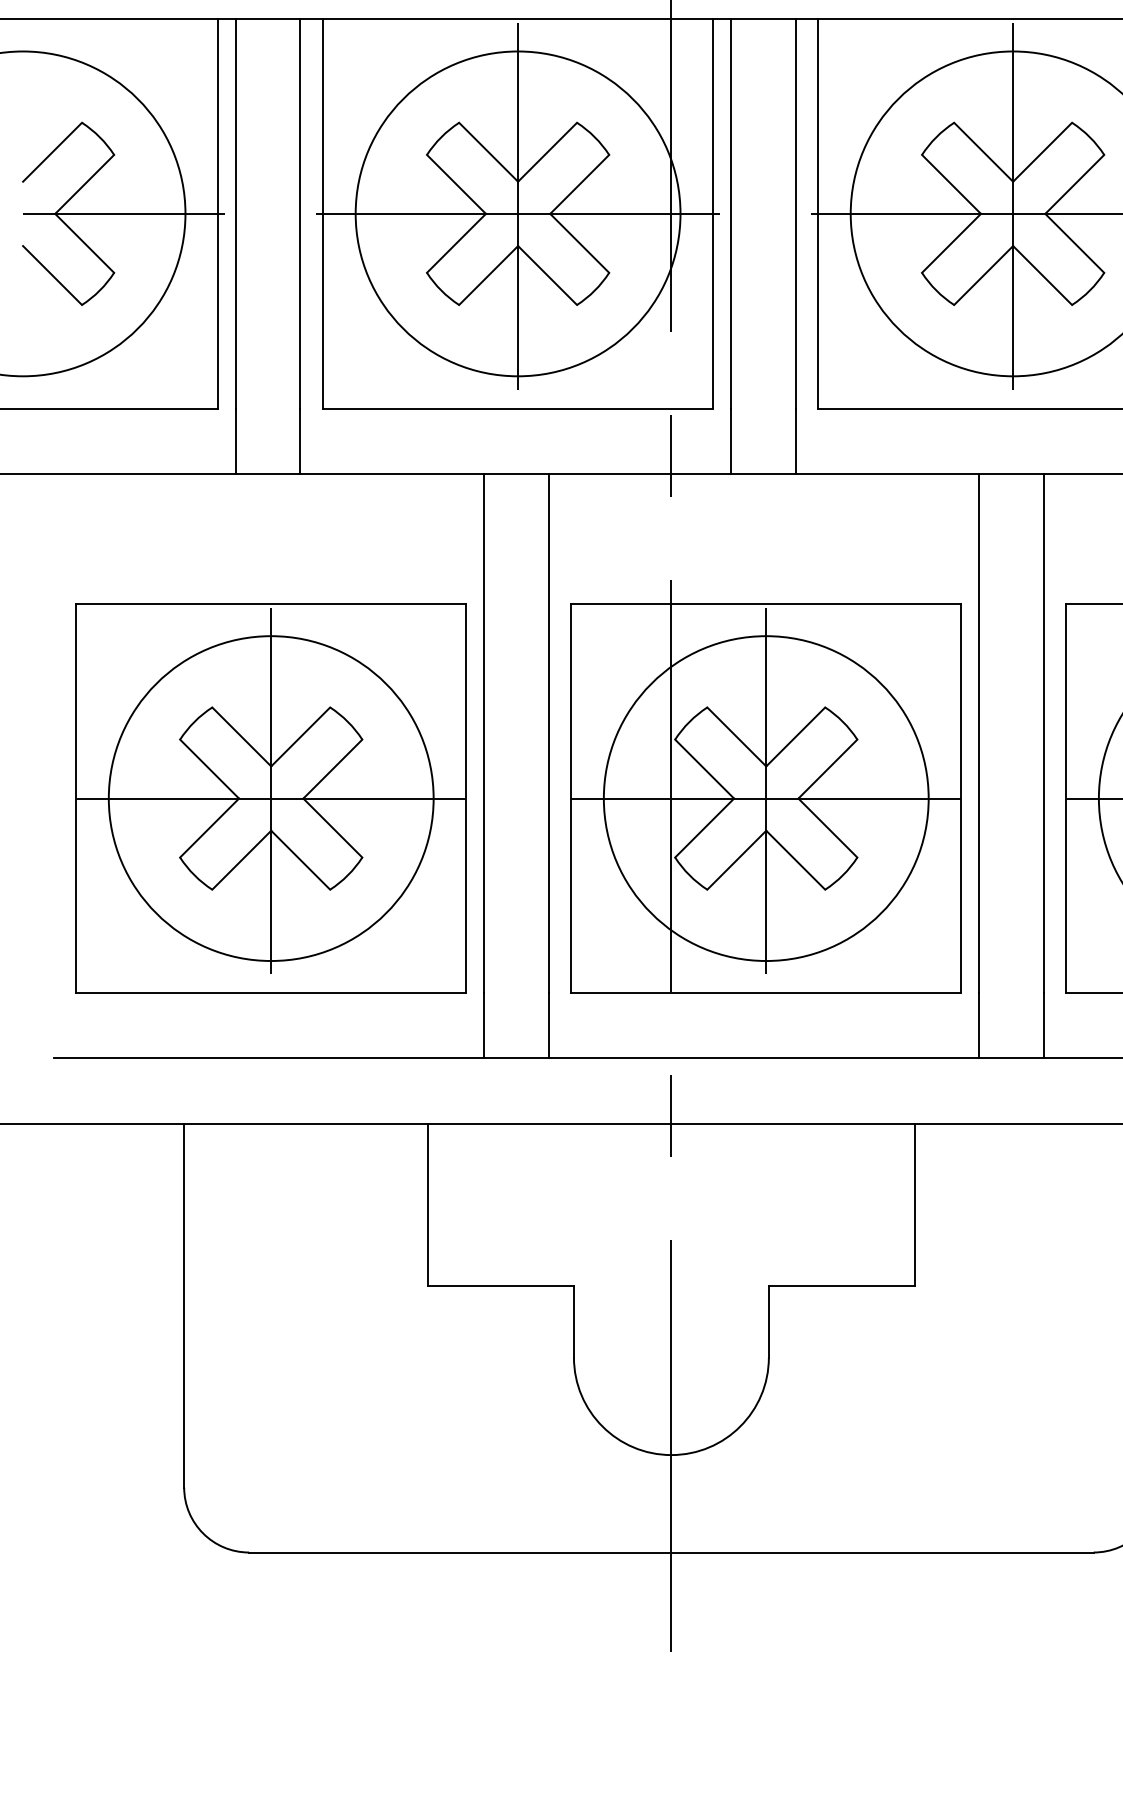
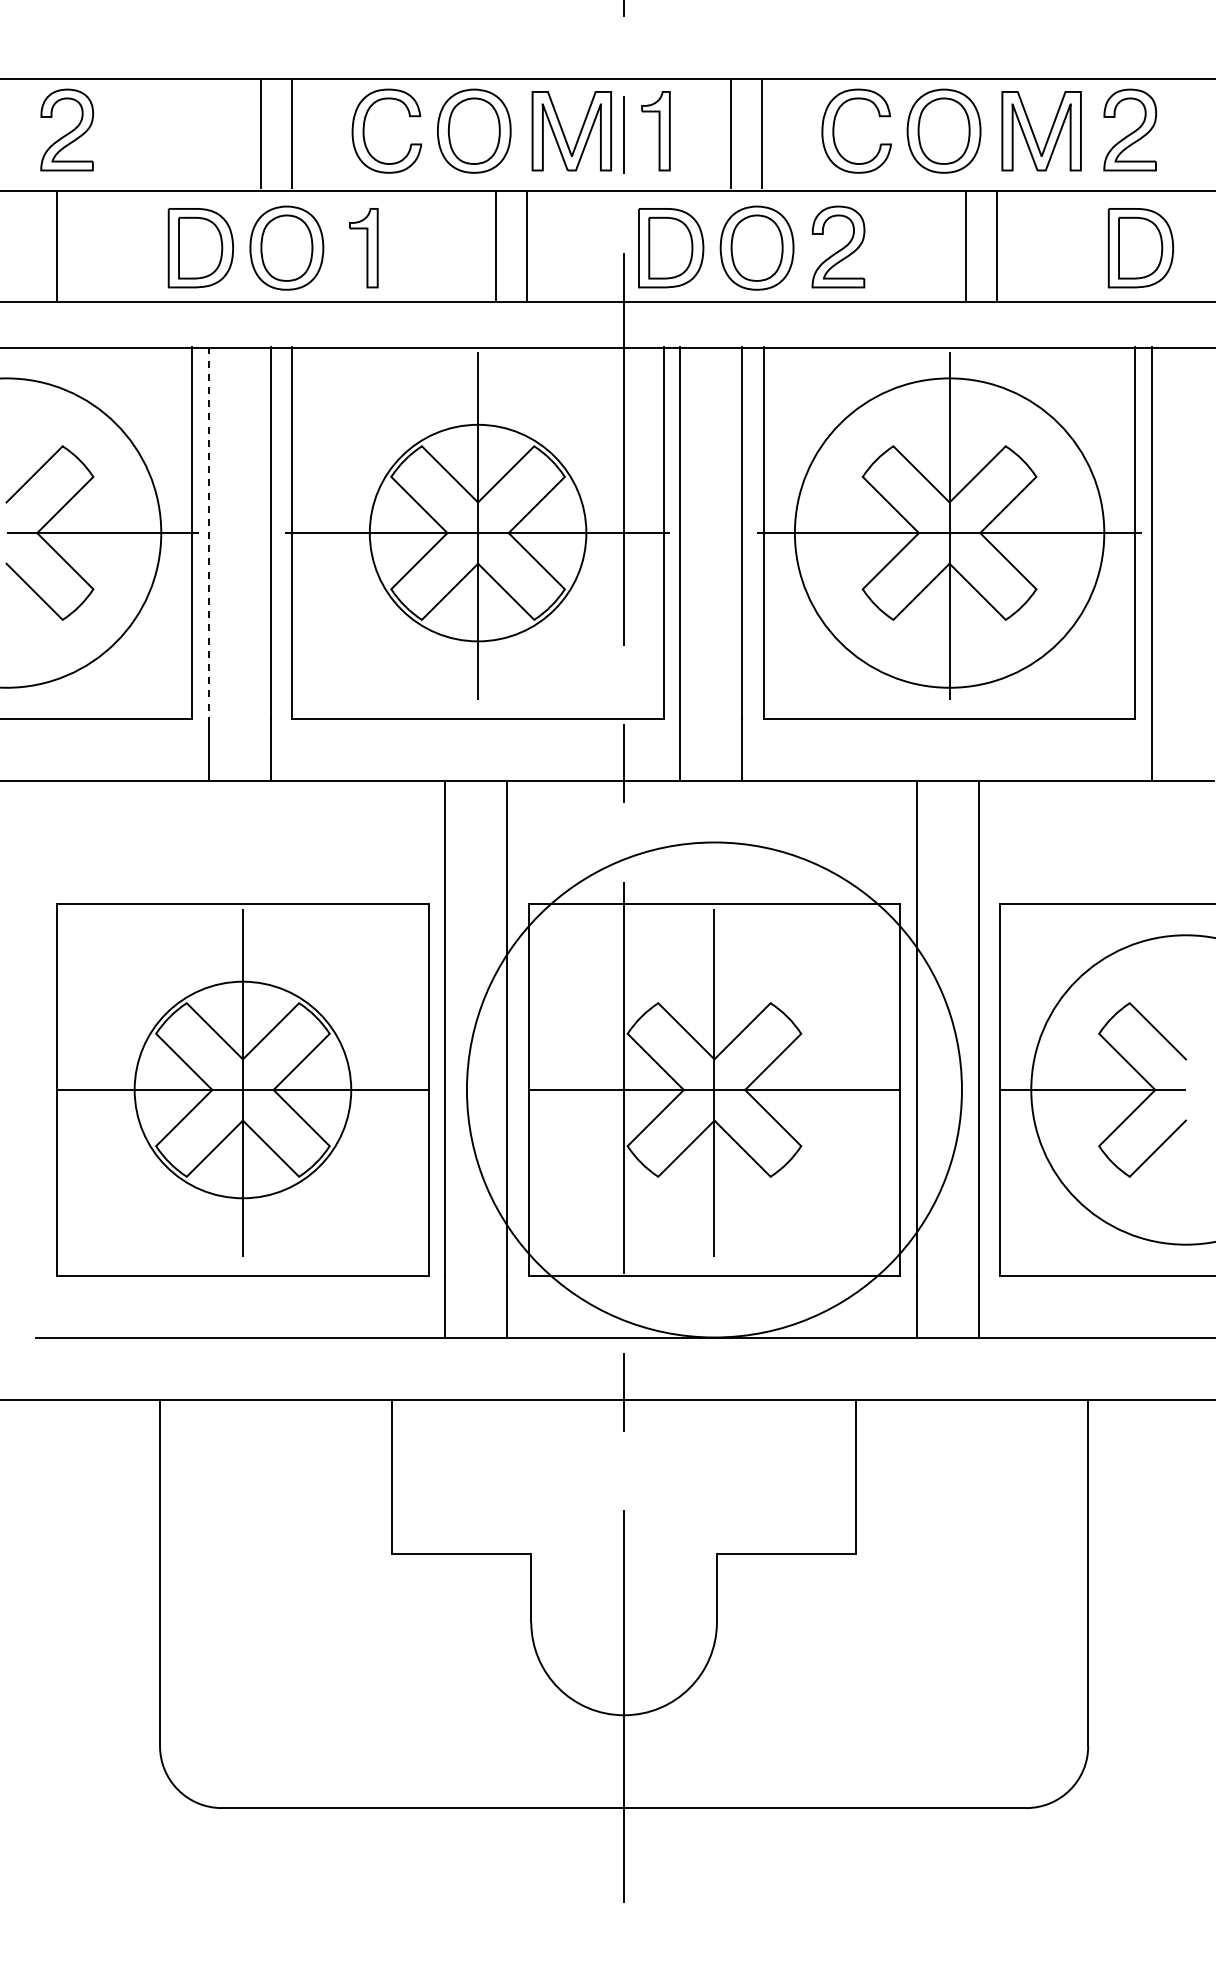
circle: (517, 213) -> (477, 532), size x0.7
line: (235, 214) -> (208, 533), solid -> dashed
circle: (270, 798) -> (242, 1089), size x0.7
circle: (766, 798) -> (714, 1089), size x1.6

